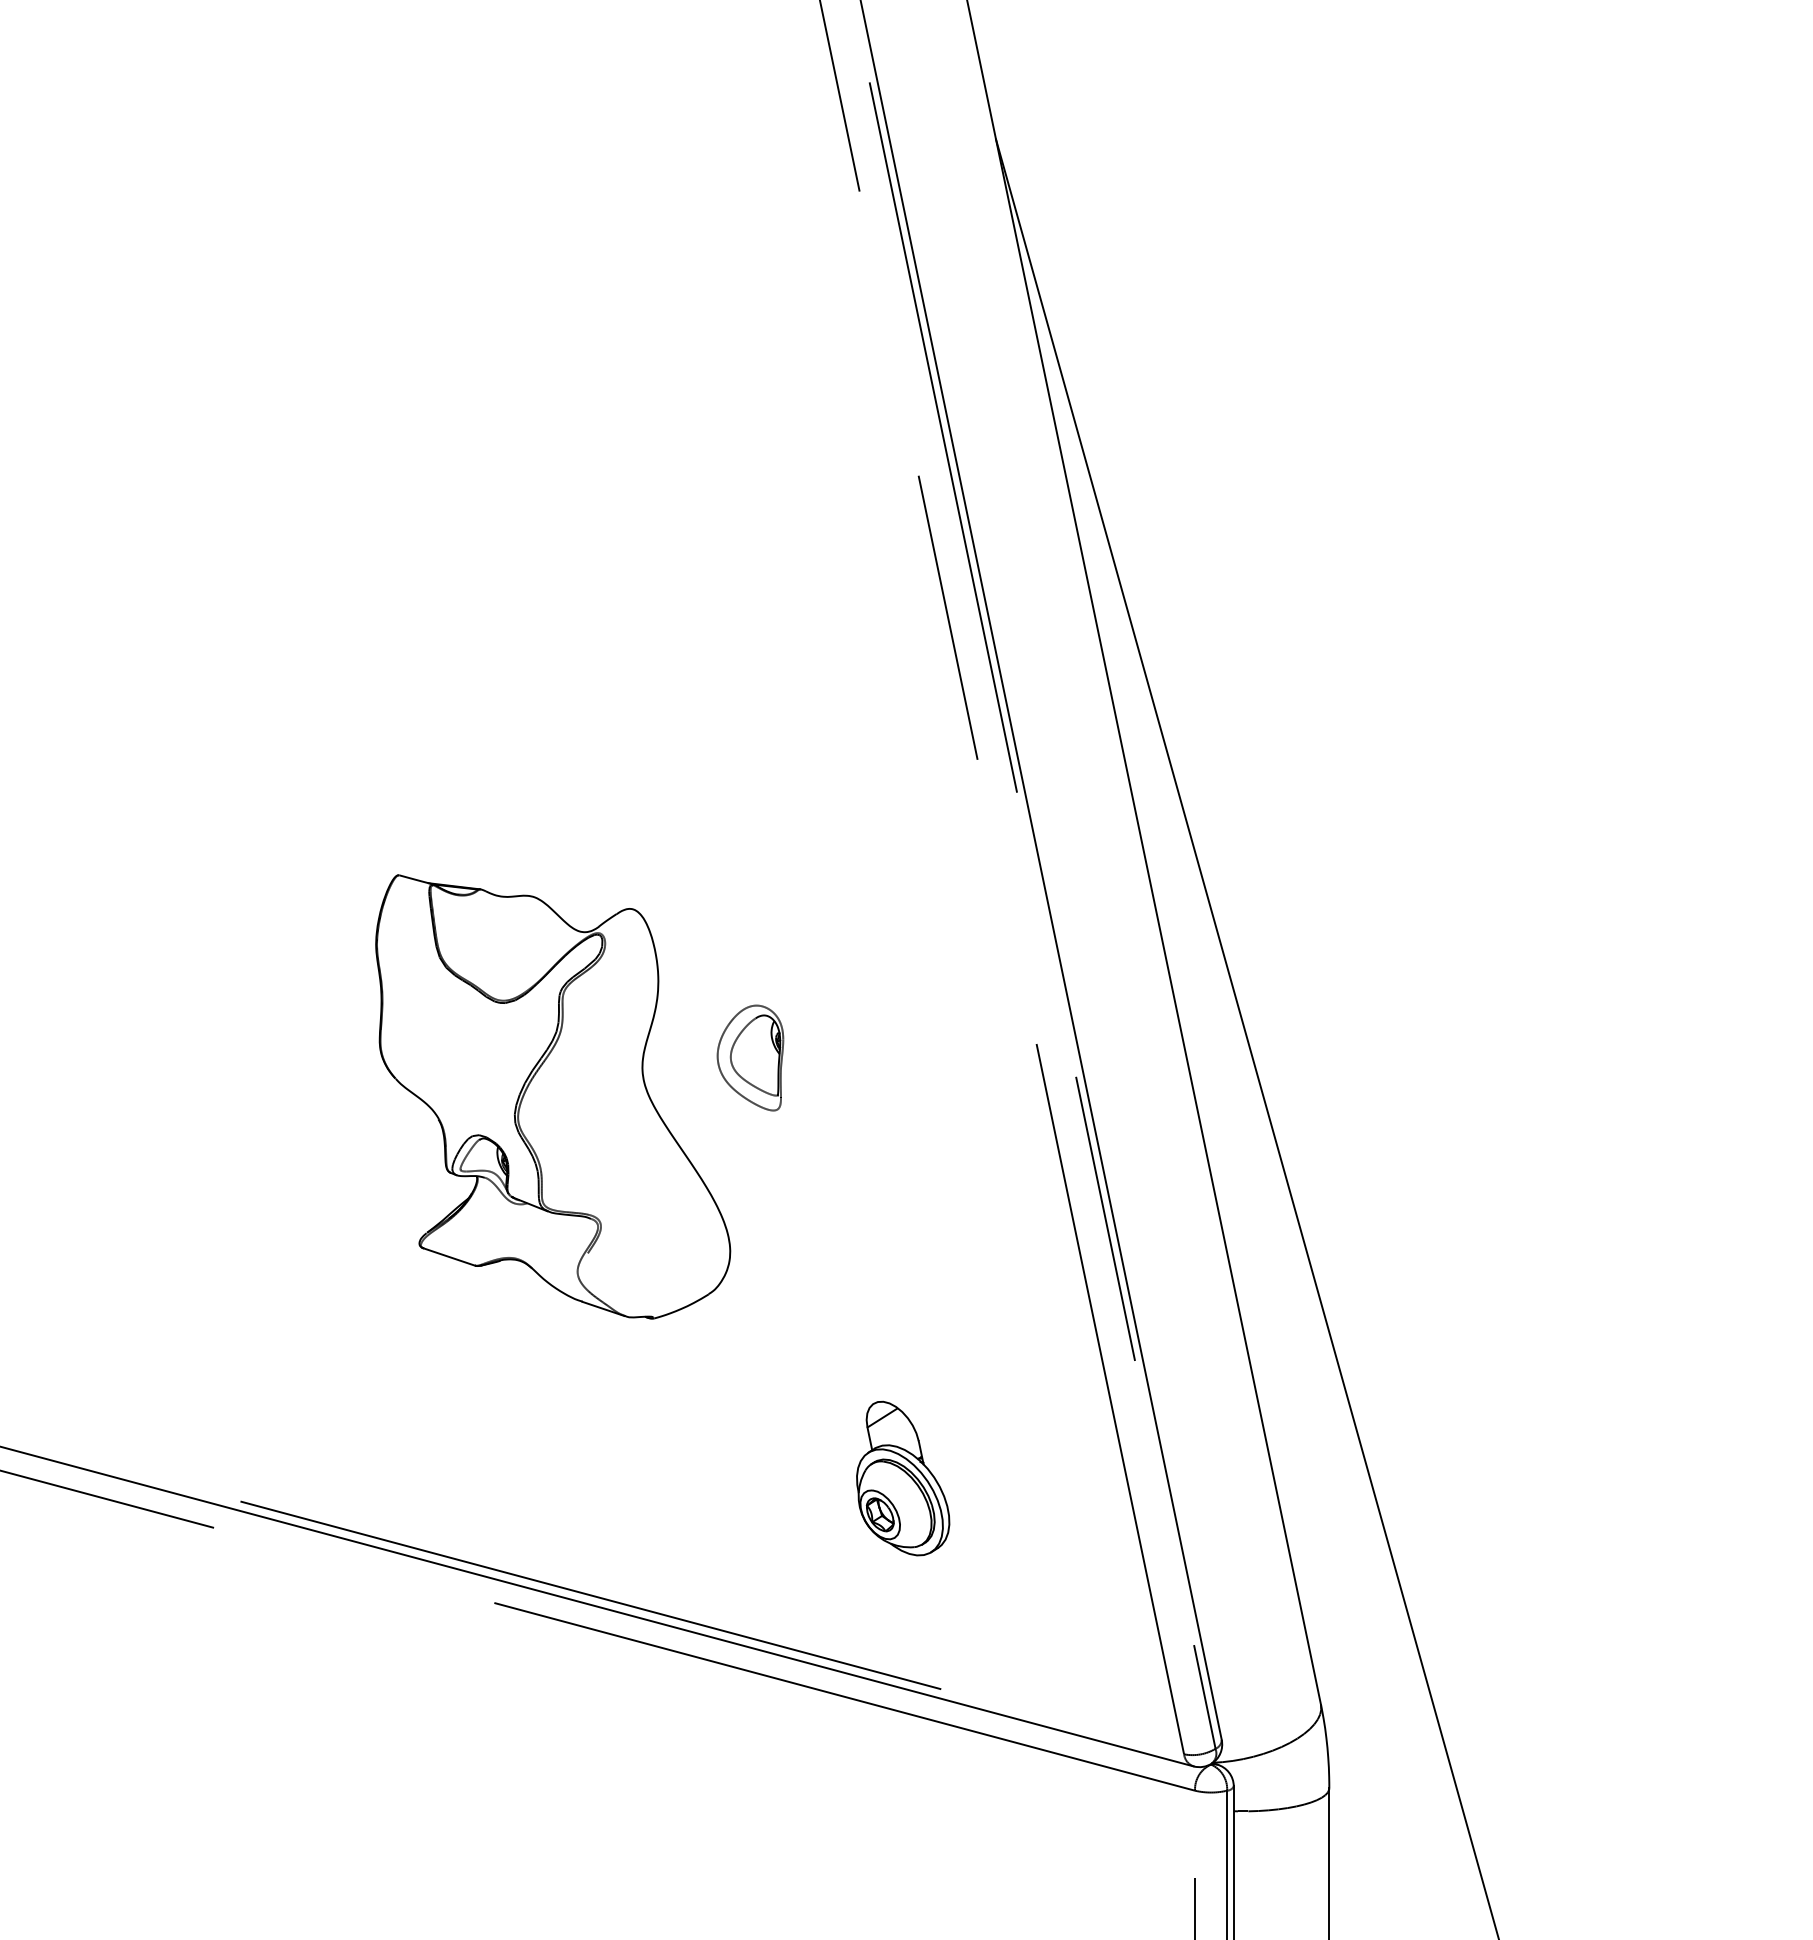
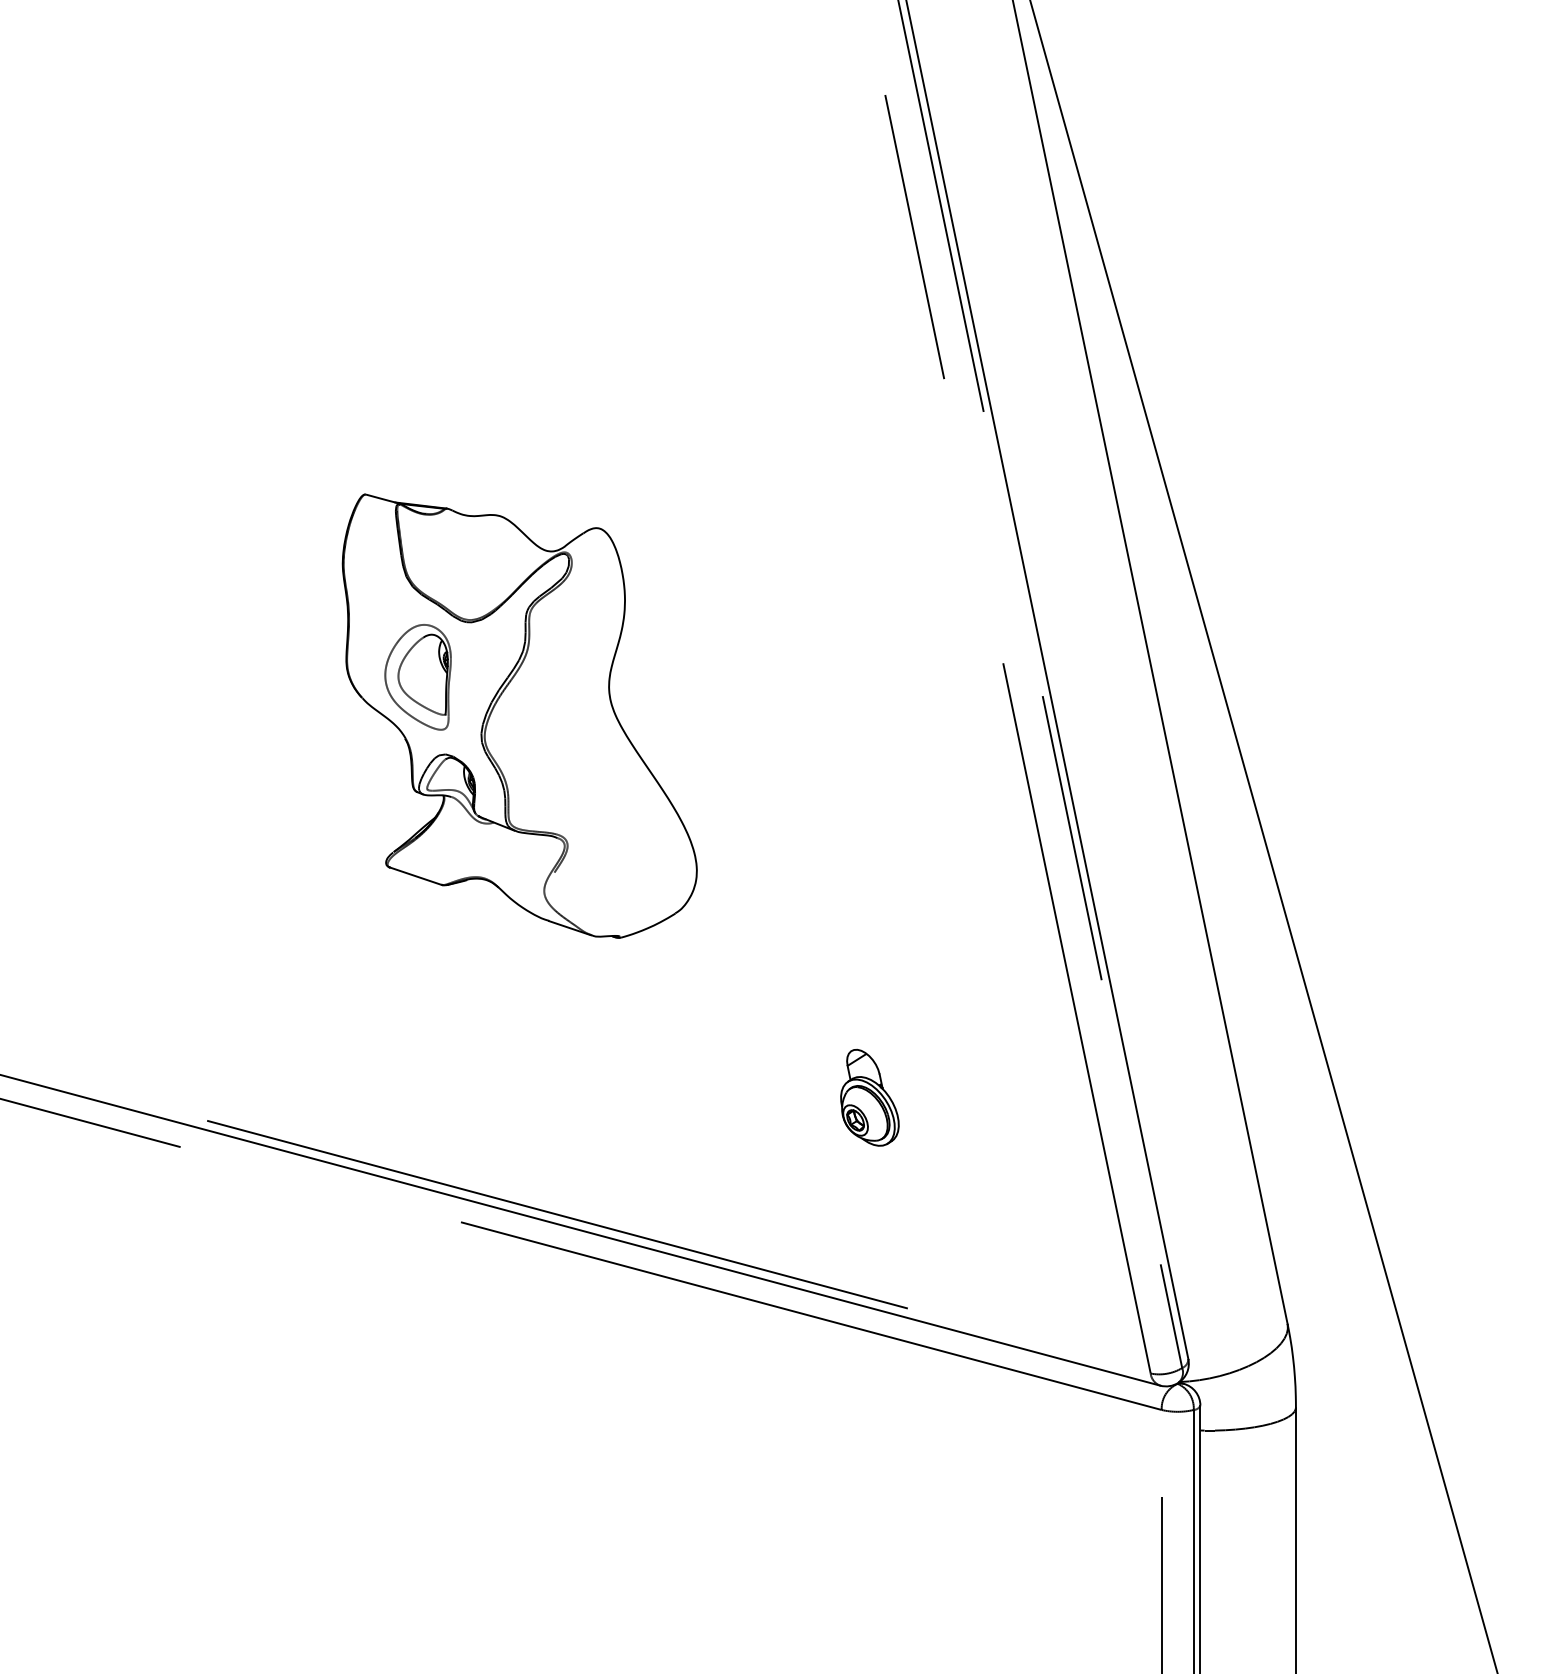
part: (750, 1057) -> (418, 676), moved
part: (903, 1478) -> (870, 1097), size x0.62

